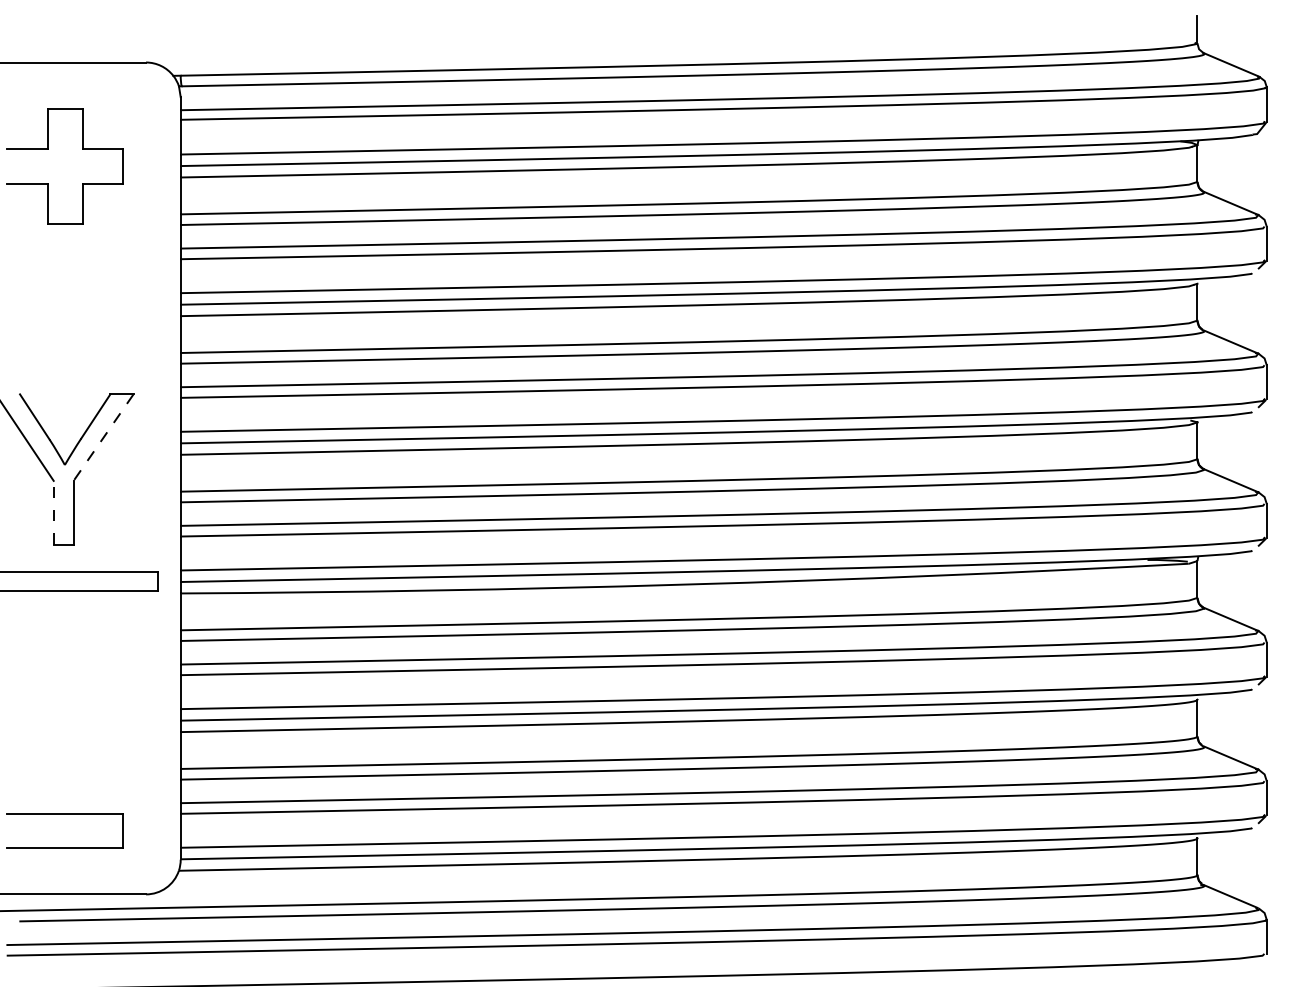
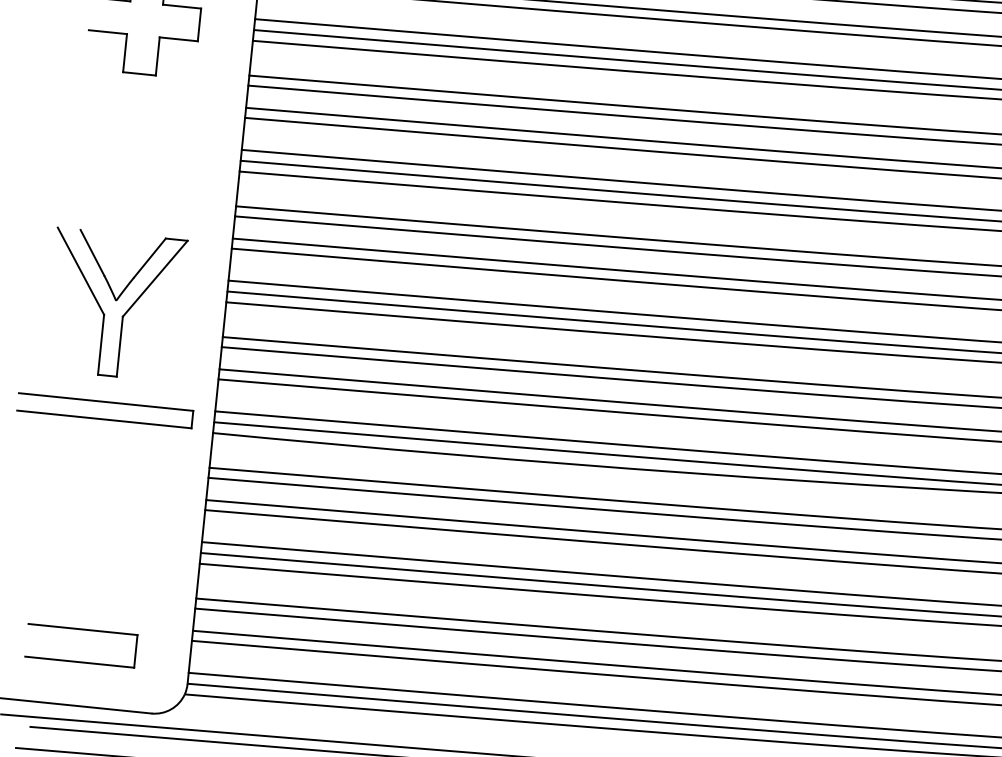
line: (103, 437) -> (155, 278), dashed -> solid
line: (53, 512) -> (100, 344), dashed -> solid

